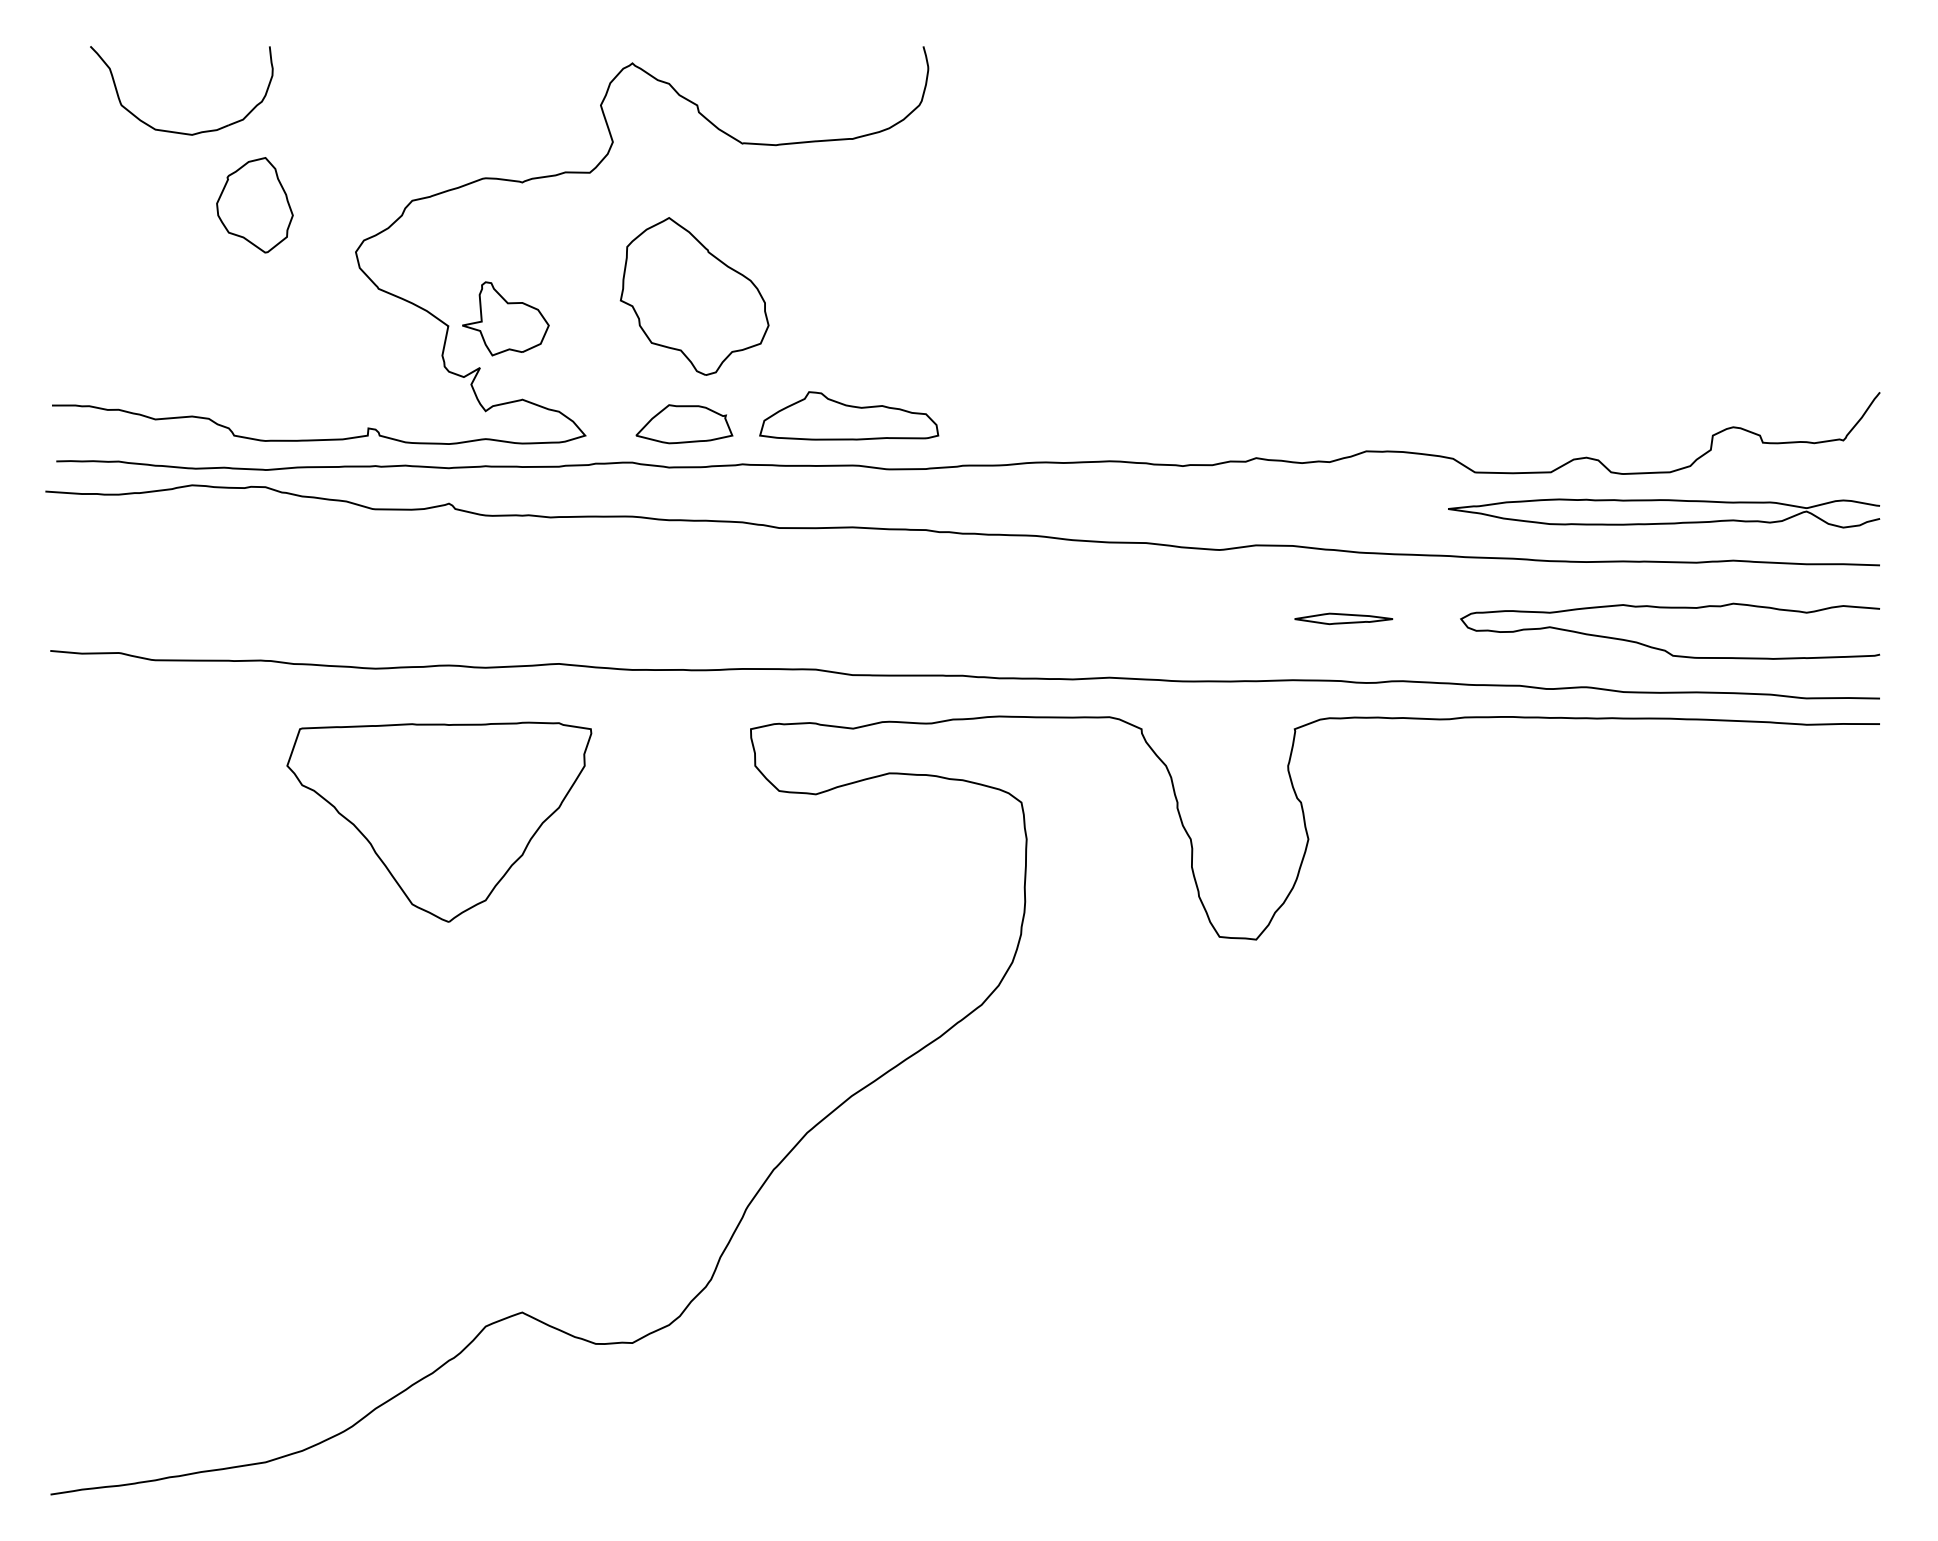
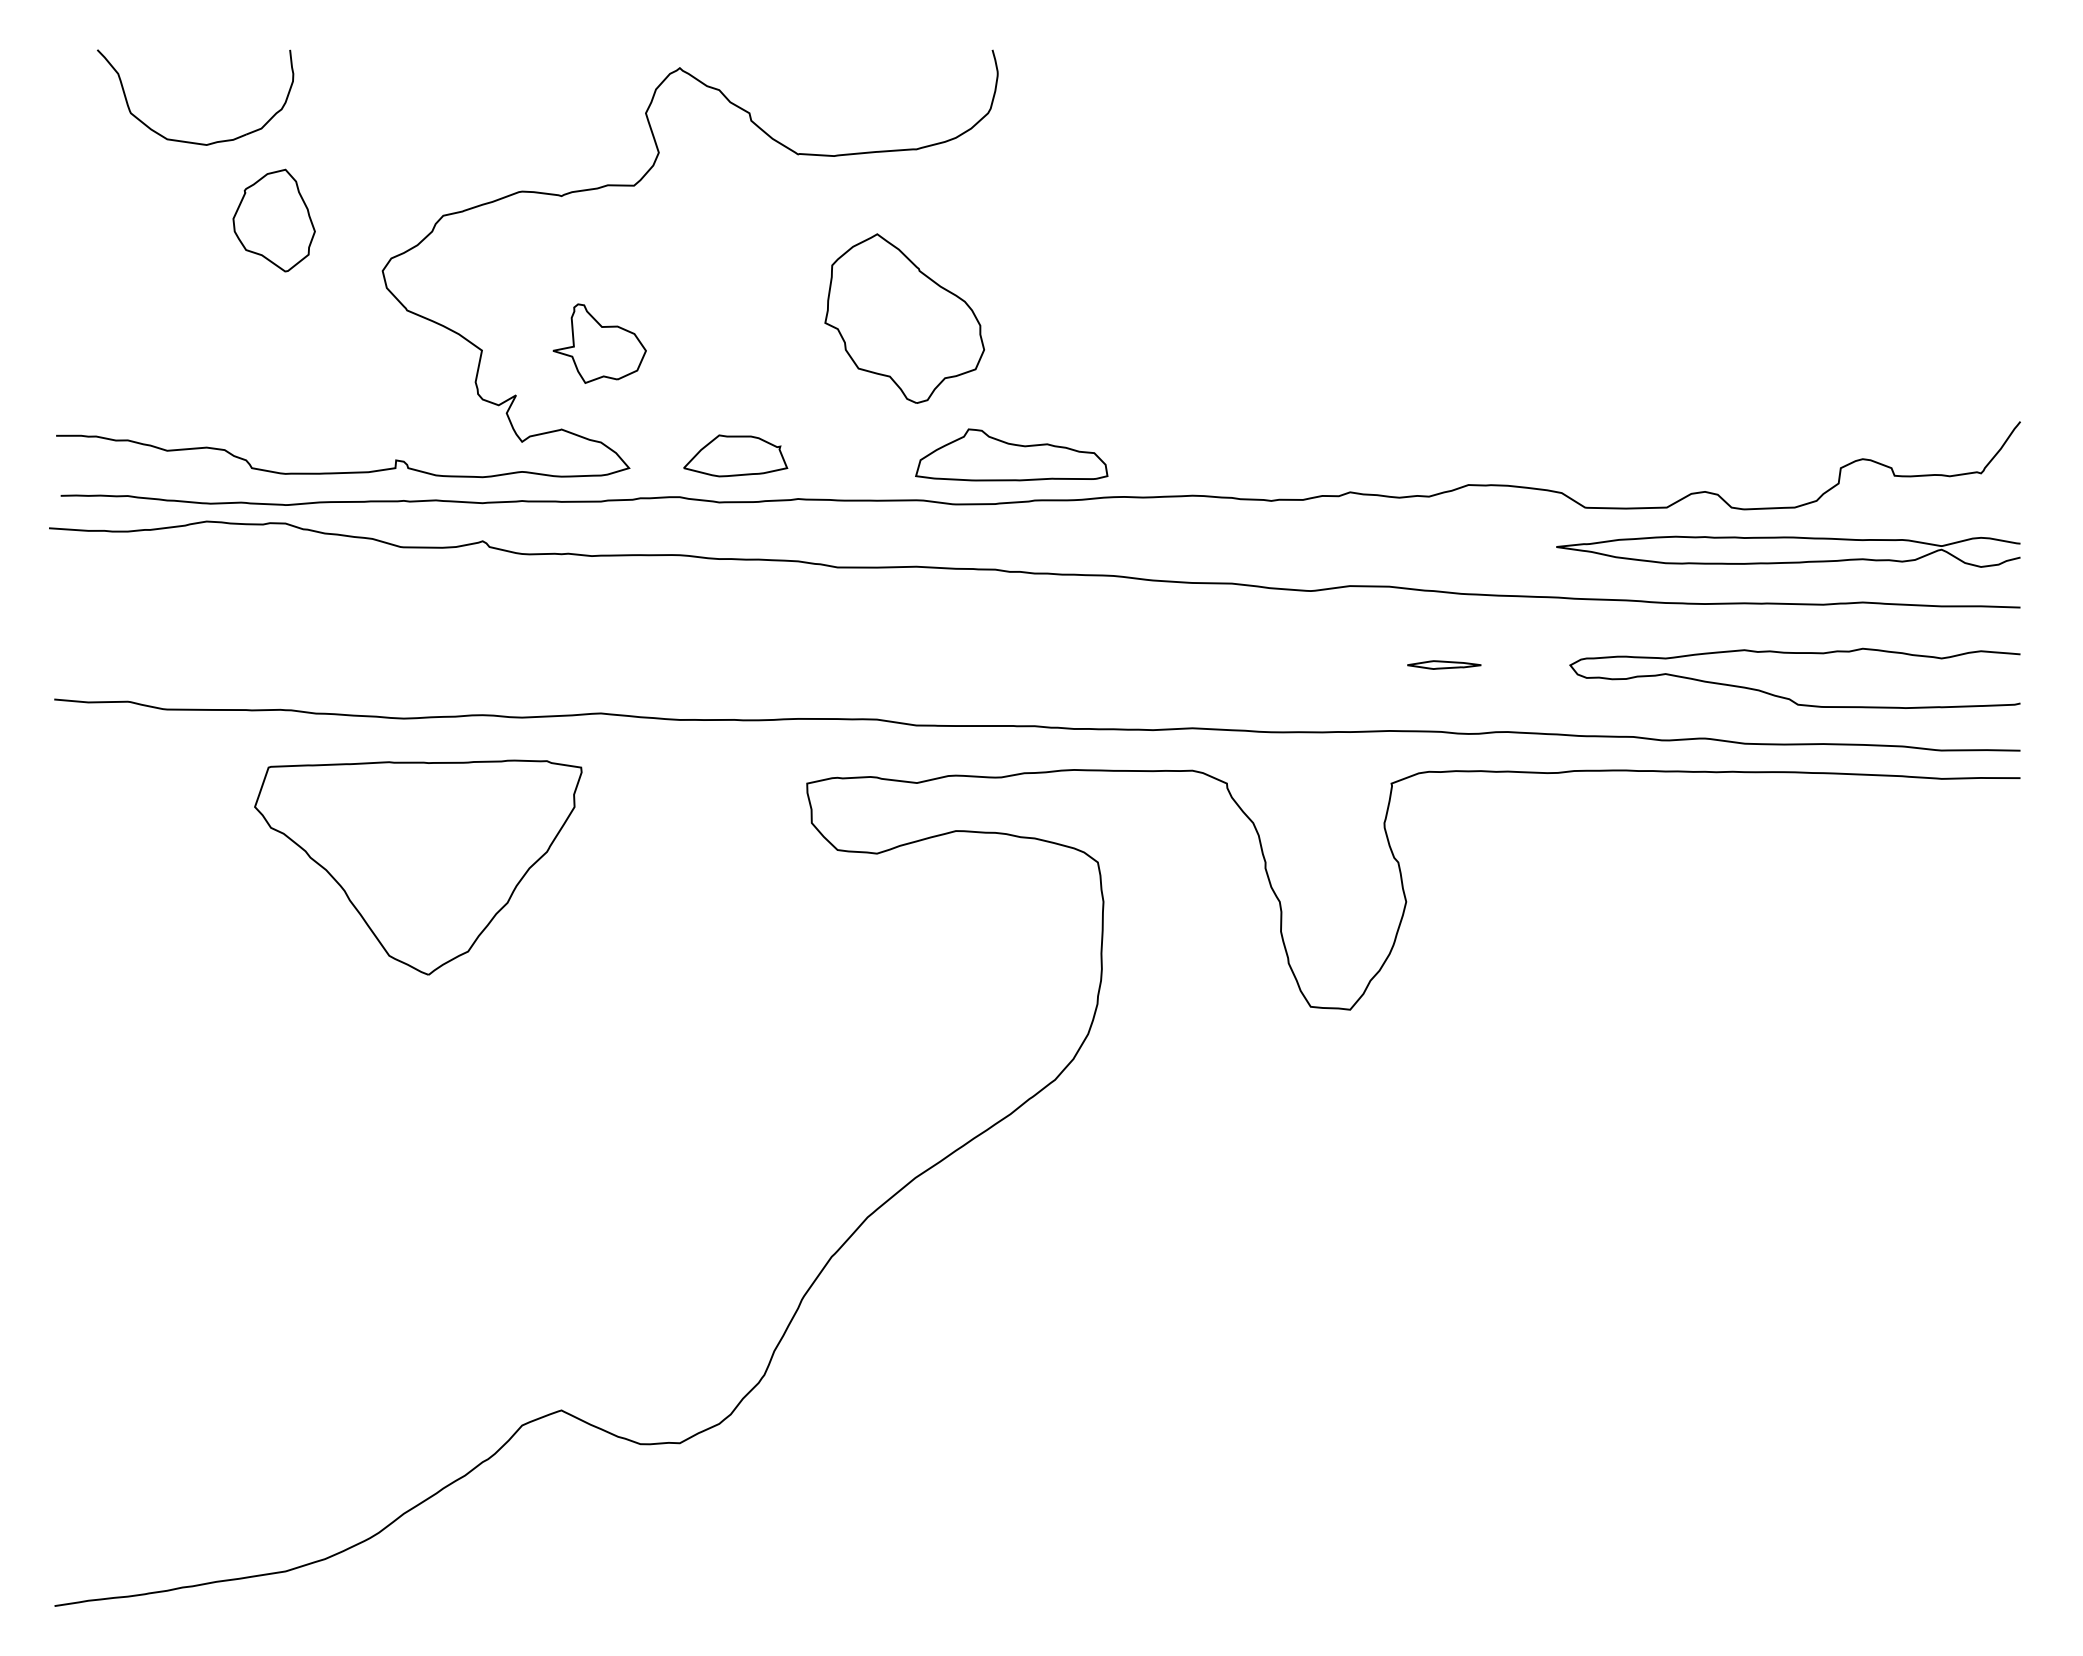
part: (694, 296) -> (904, 318), moved
part: (505, 318) -> (599, 343), moved
part: (848, 415) -> (1011, 454), moved
part: (1344, 618) -> (1444, 664), size x0.7
part: (439, 822) -> (418, 867), moved

